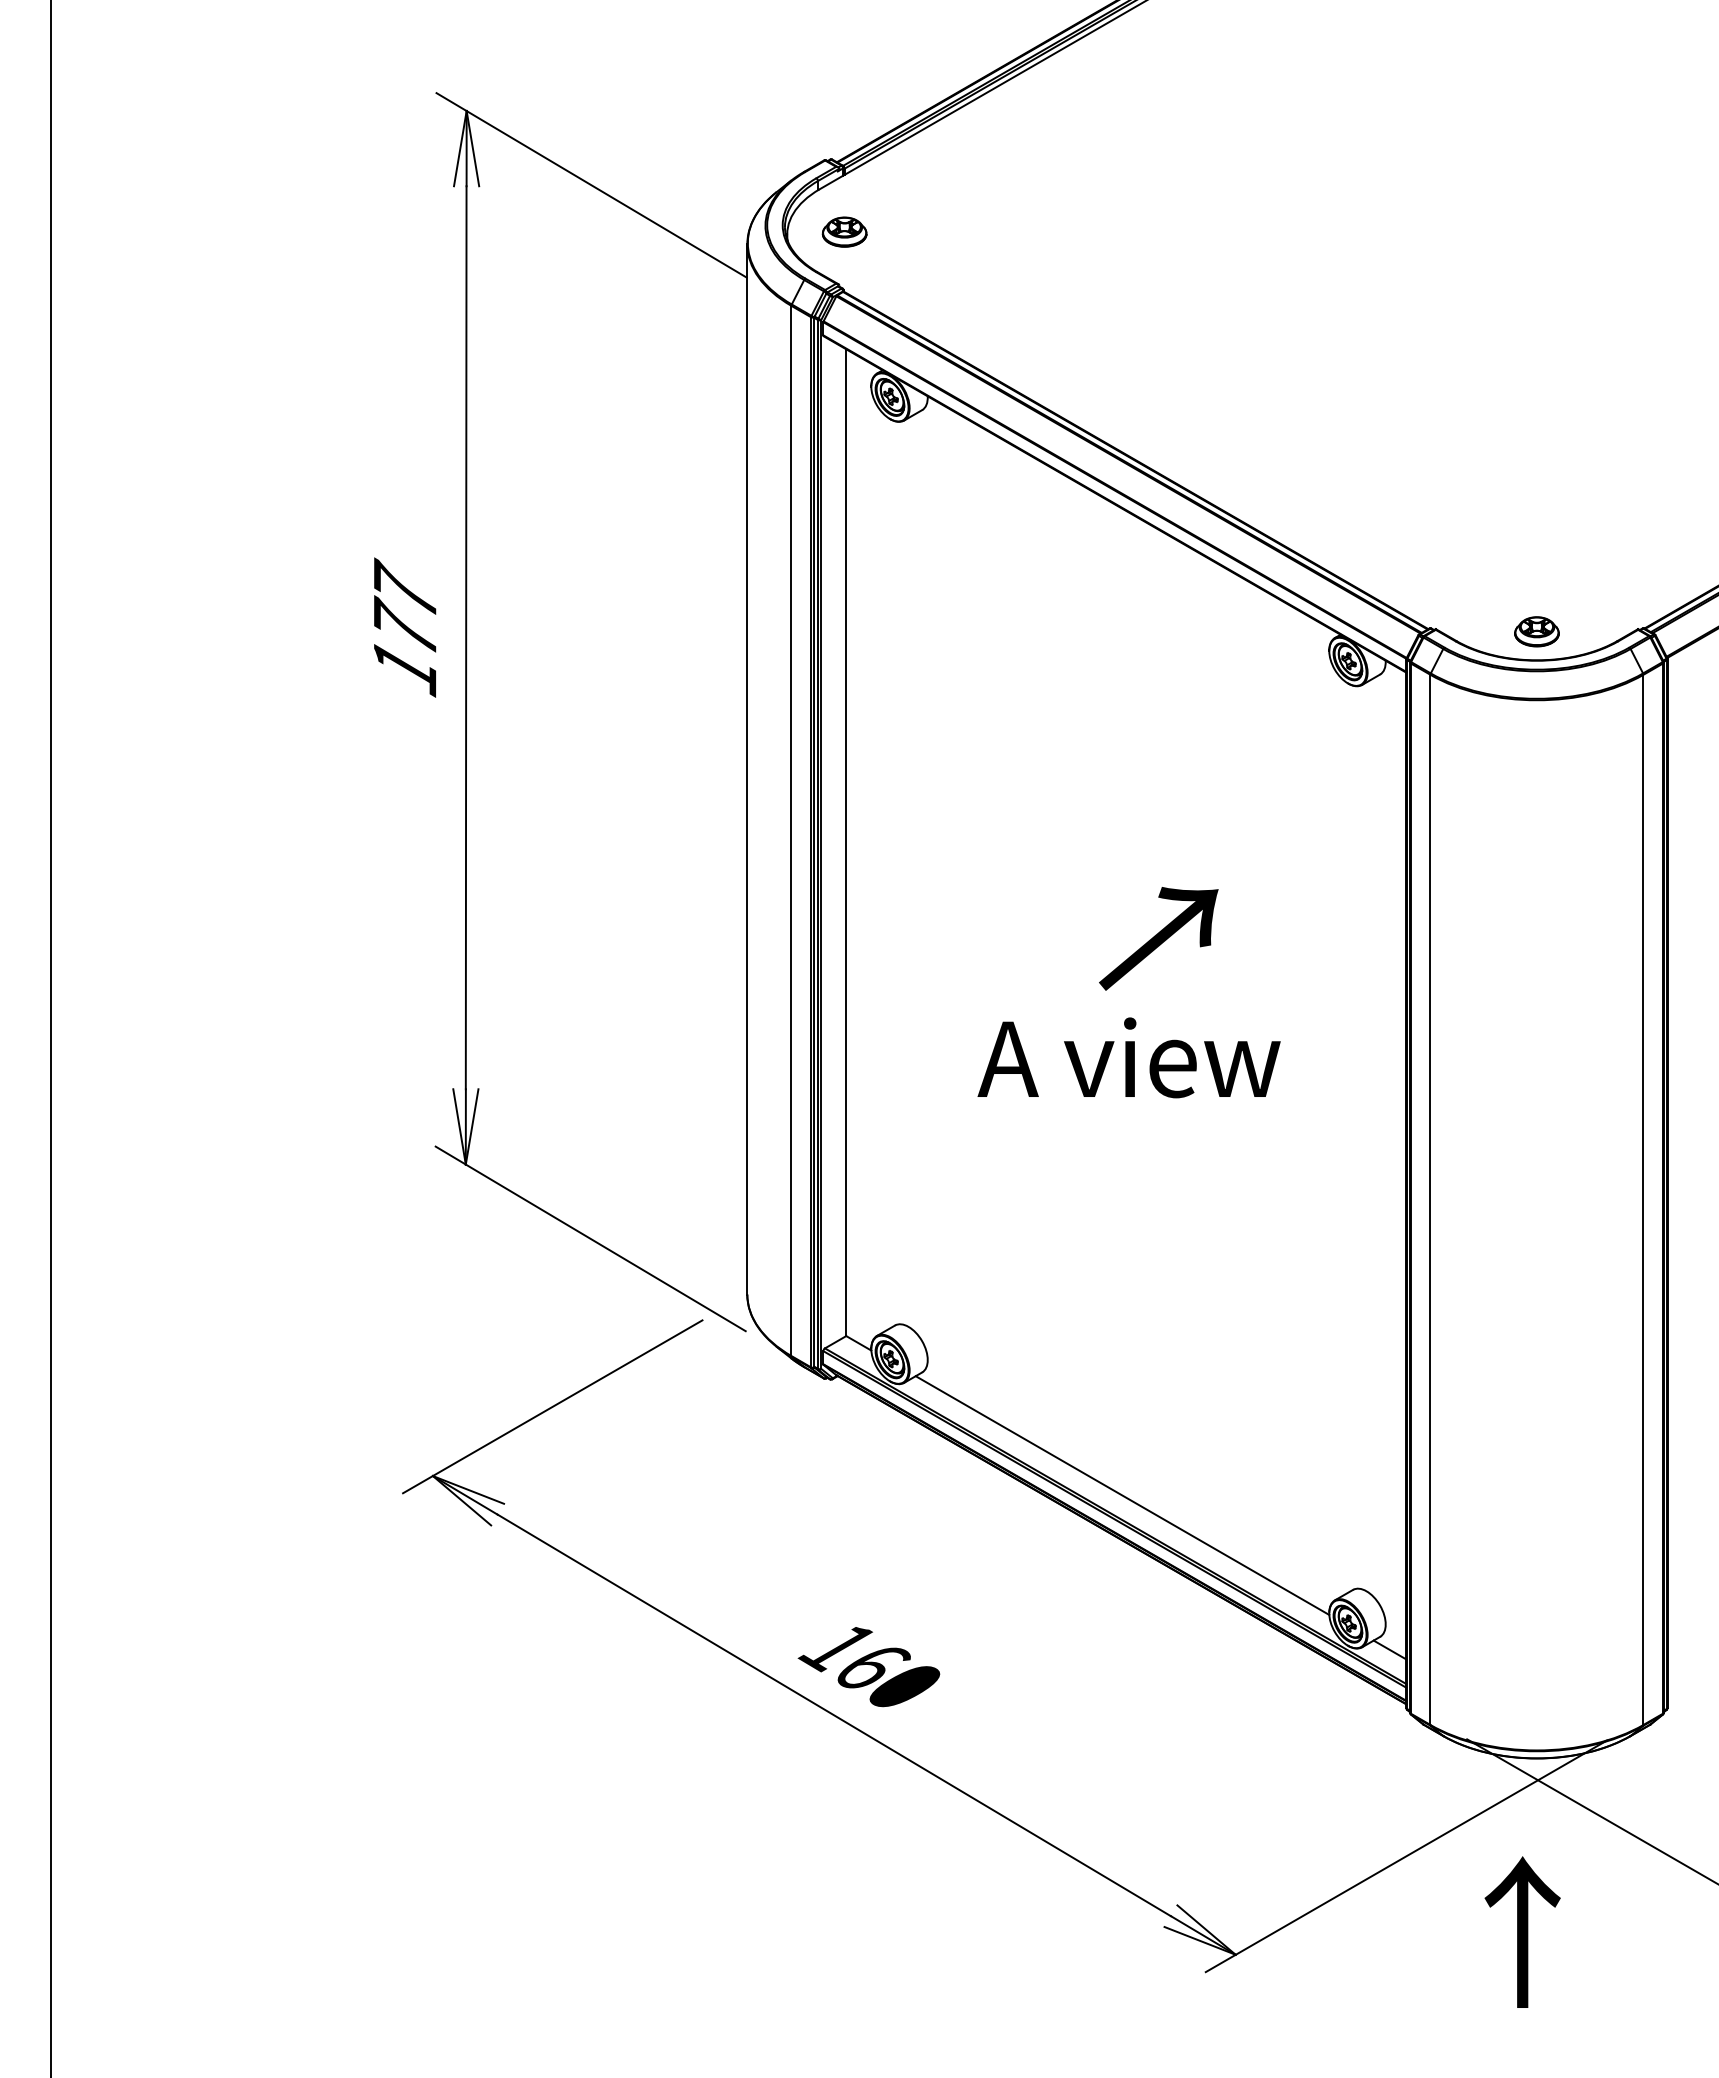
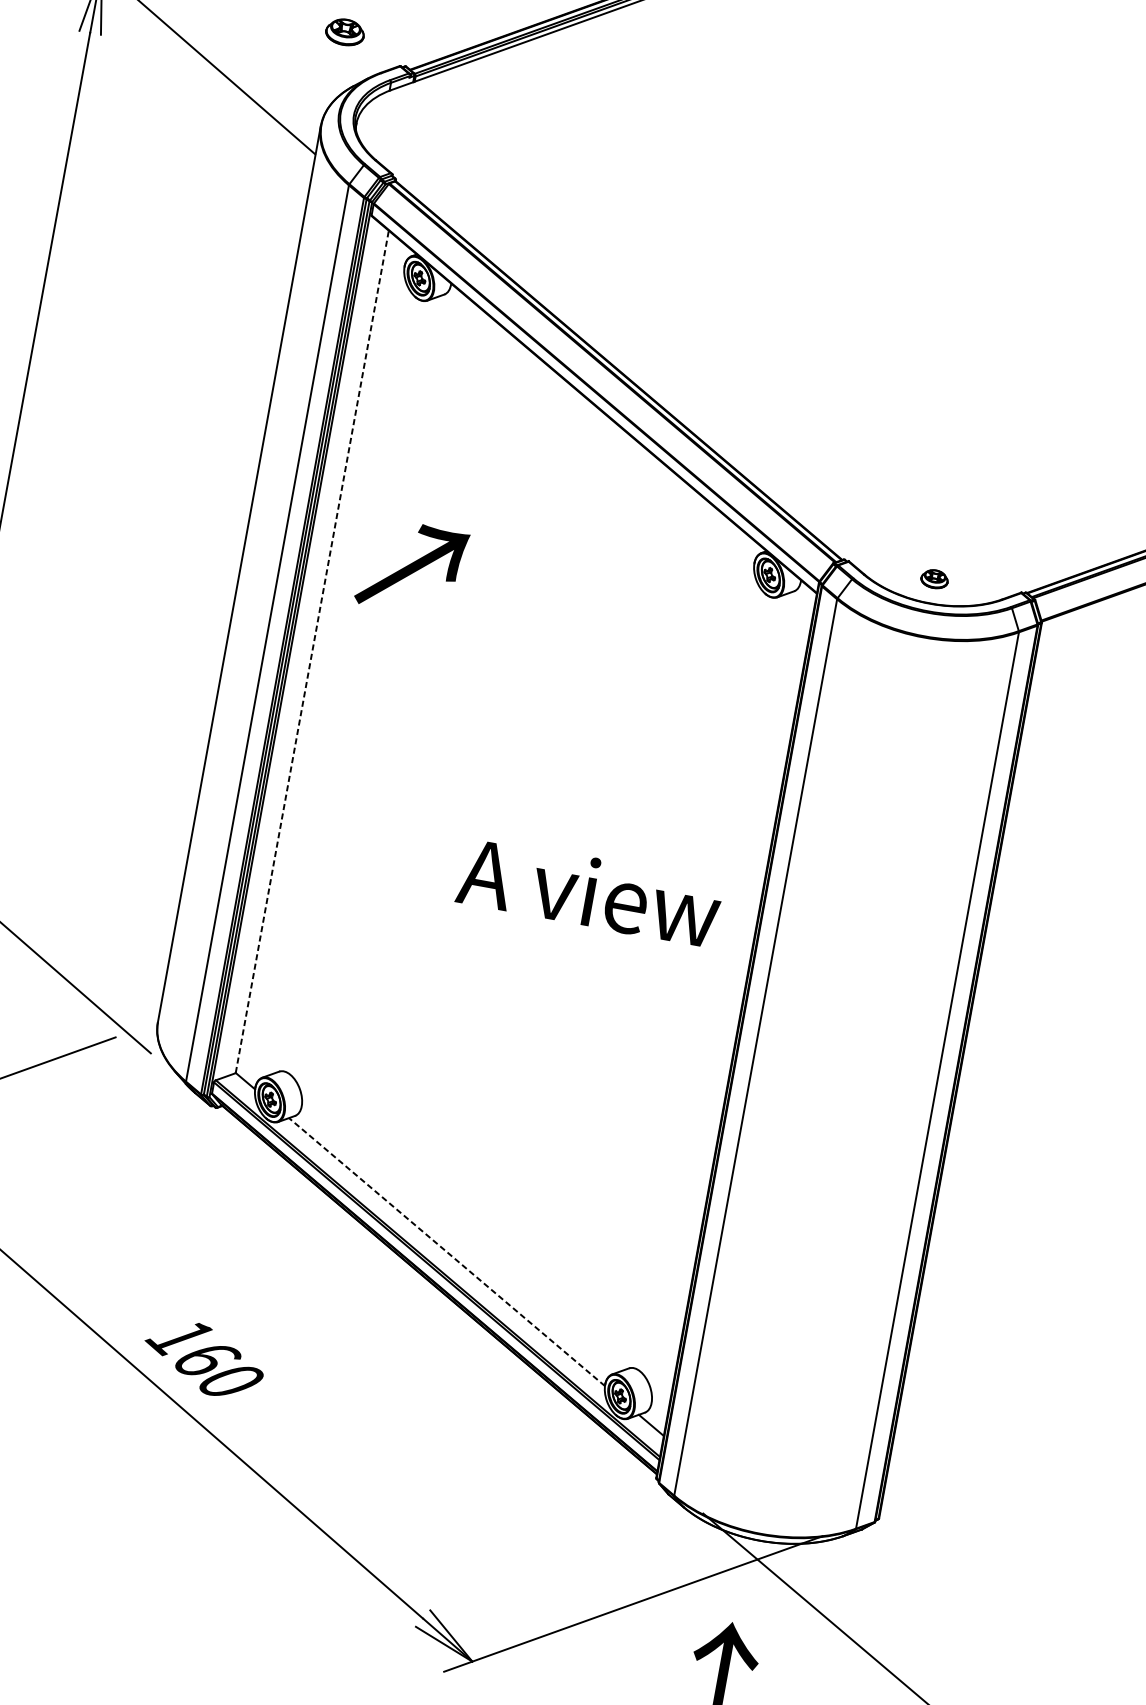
part: (844, 231) -> (345, 31), moved
part: (1536, 631) -> (934, 578), size x0.7
line: (846, 842) -> (312, 651), solid -> dashed
text: (1158, 938) -> (411, 567), moved
text: (1128, 1057) -> (589, 891), moved
line: (1122, 1495) -> (446, 1252), solid -> dashed

